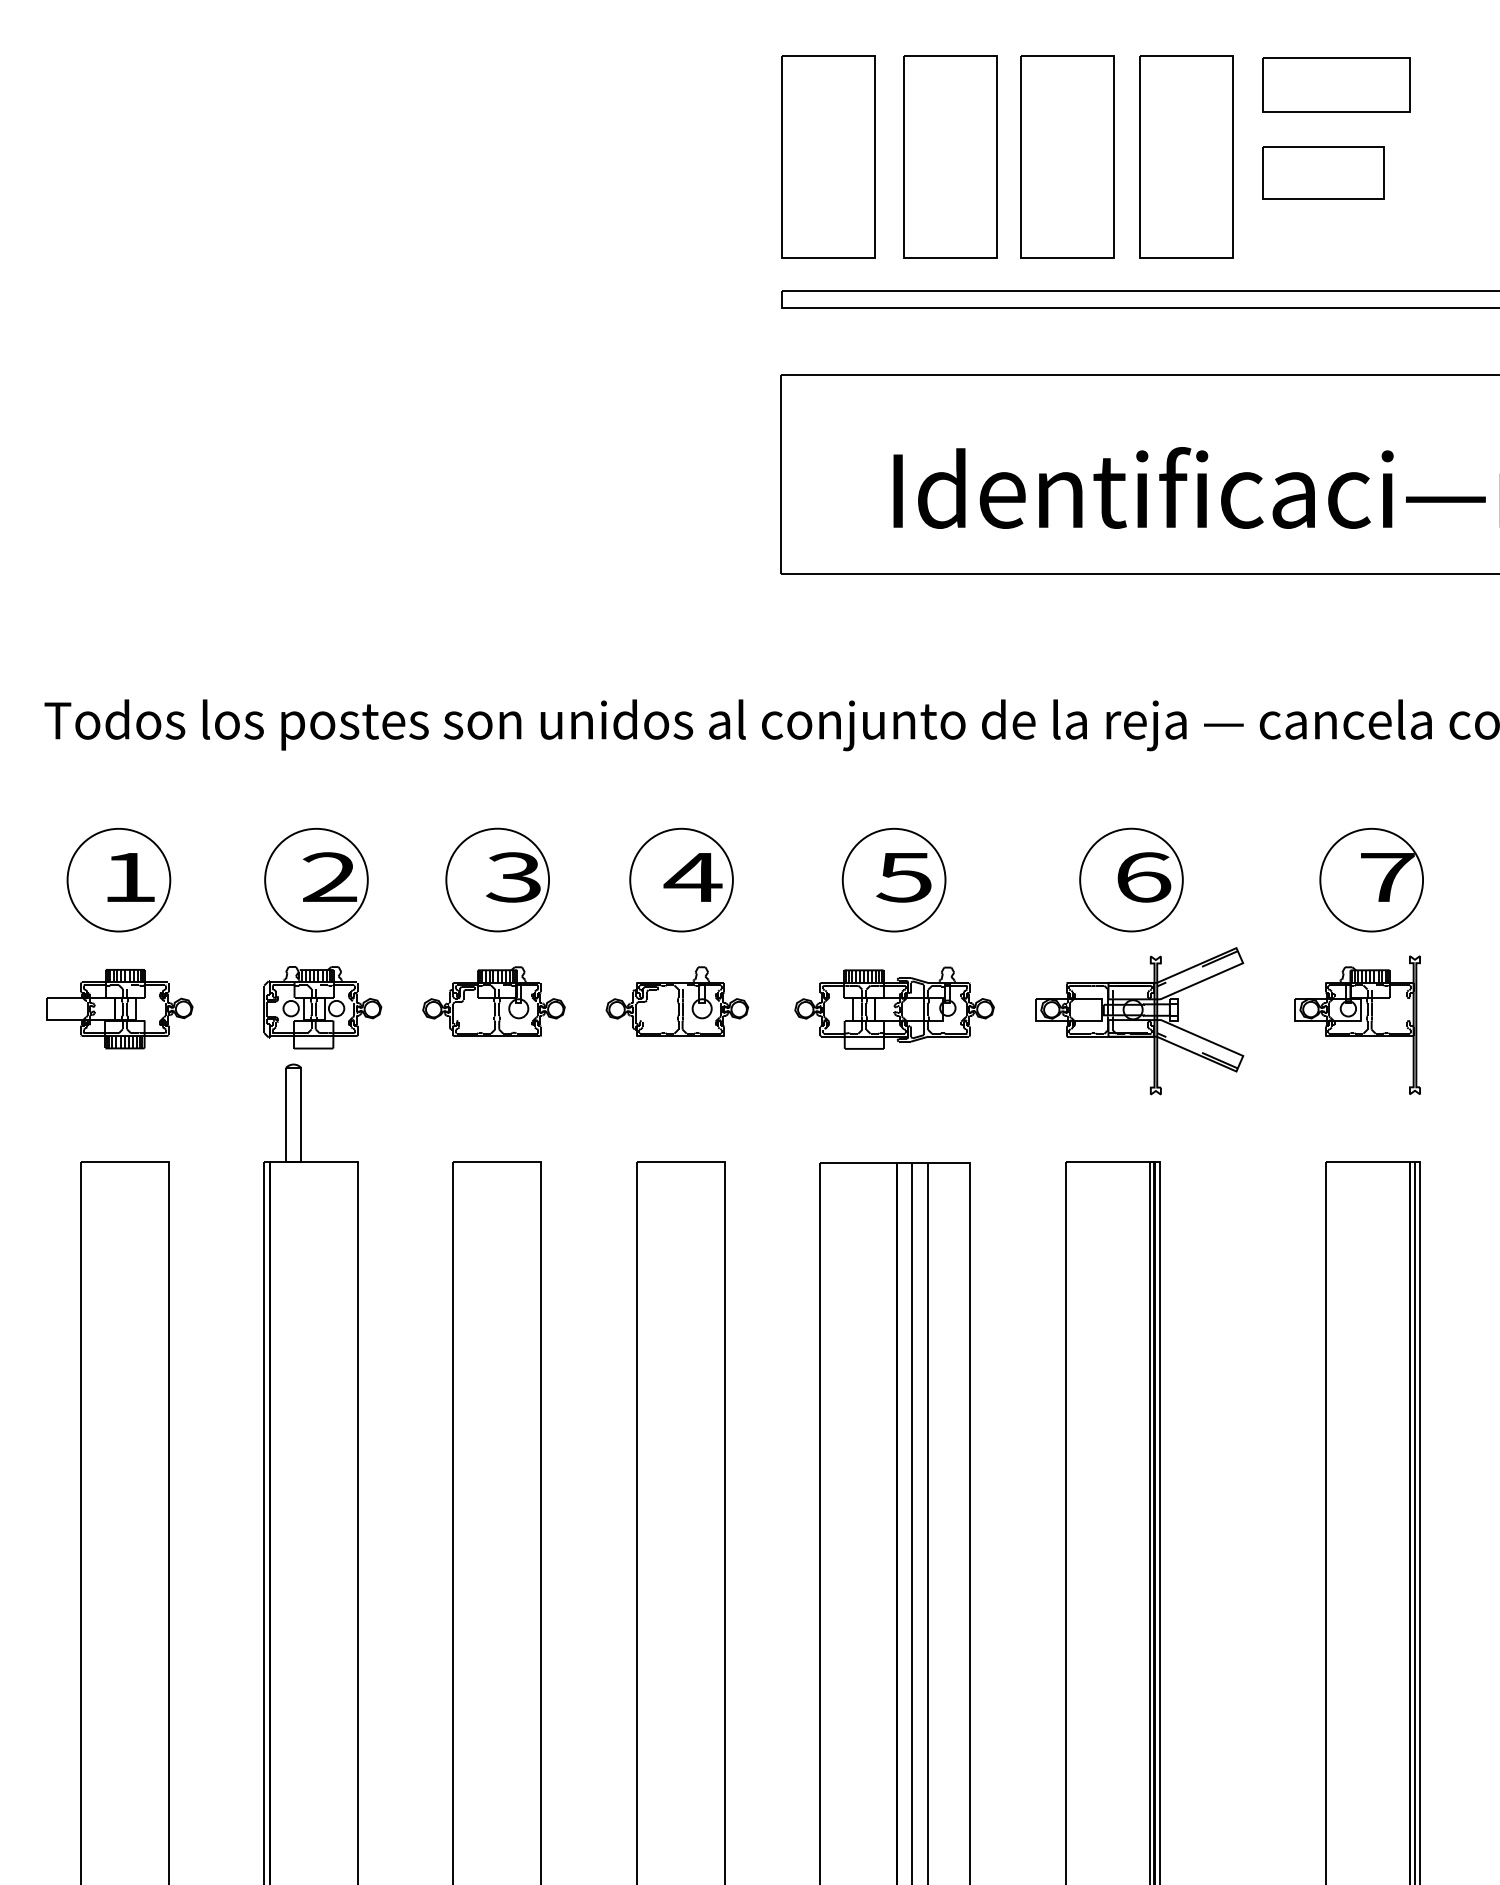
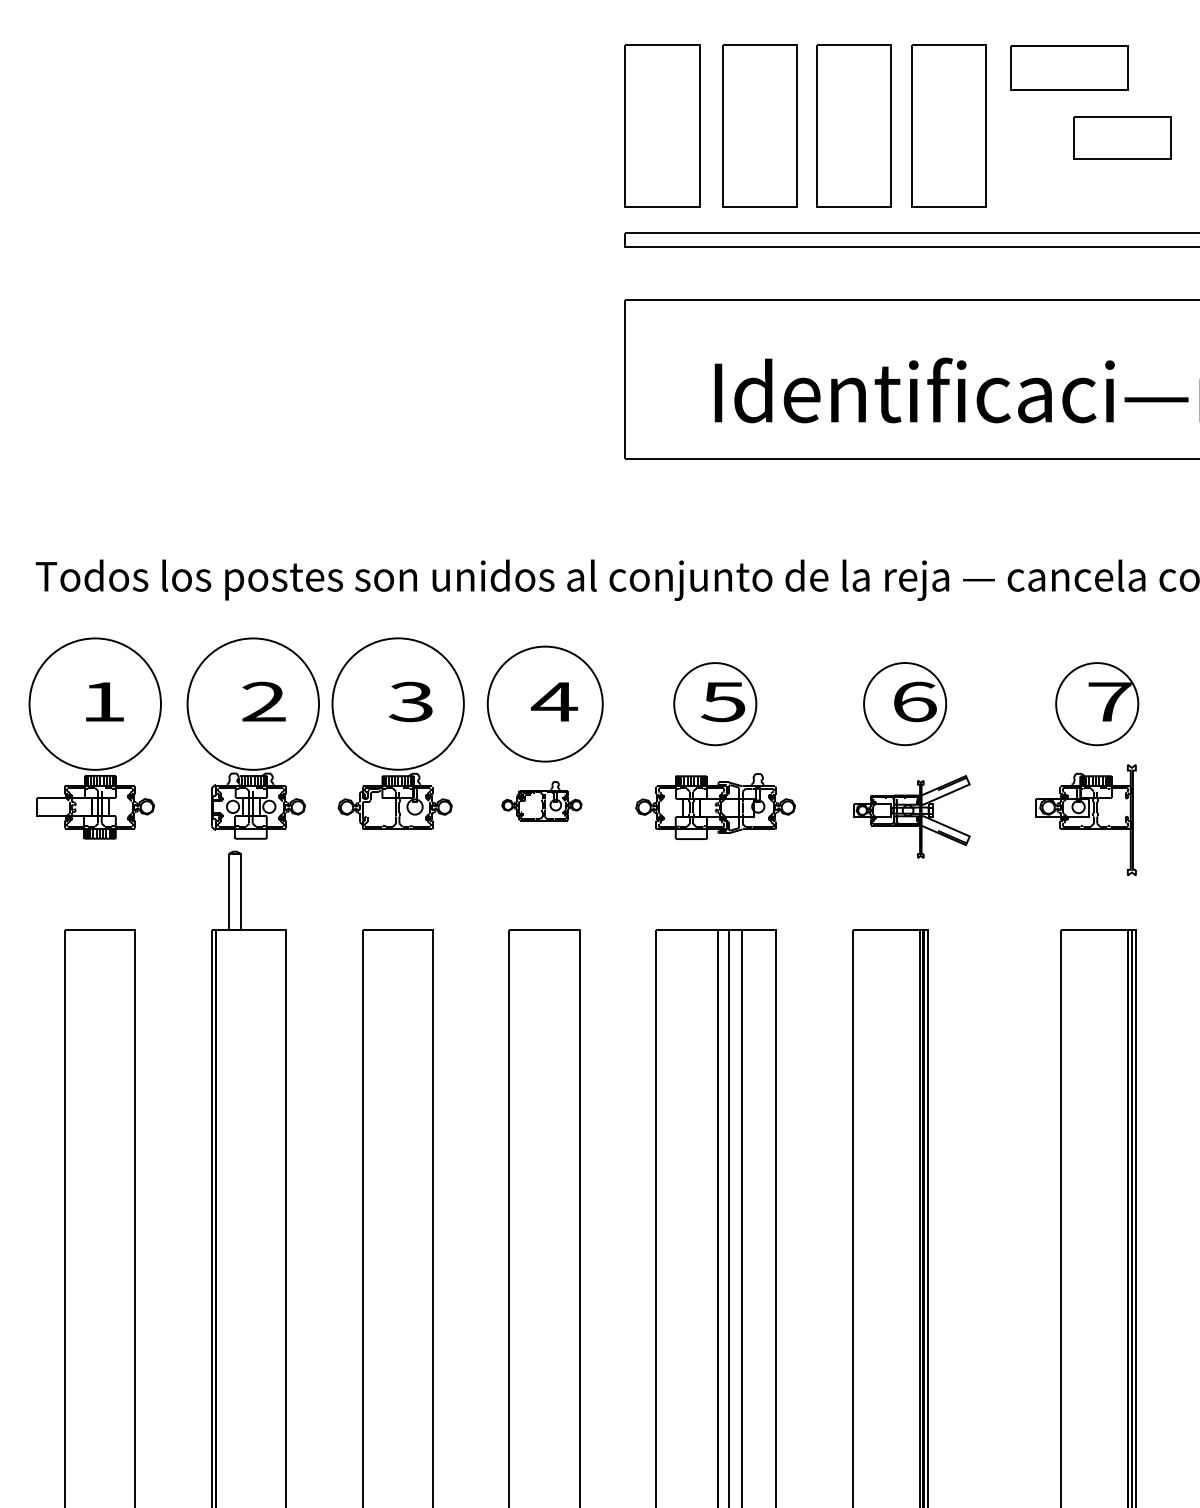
part: (1323, 171) -> (1122, 137), moved
circle: (119, 880) -> (95, 704), size x1.6
circle: (316, 880) -> (253, 704), size x1.6
circle: (498, 880) -> (398, 704), size x1.6
circle: (681, 880) -> (545, 704), size x1.4
part: (676, 1000) -> (541, 800), size x0.7
part: (1139, 1020) -> (911, 816), size x0.7

